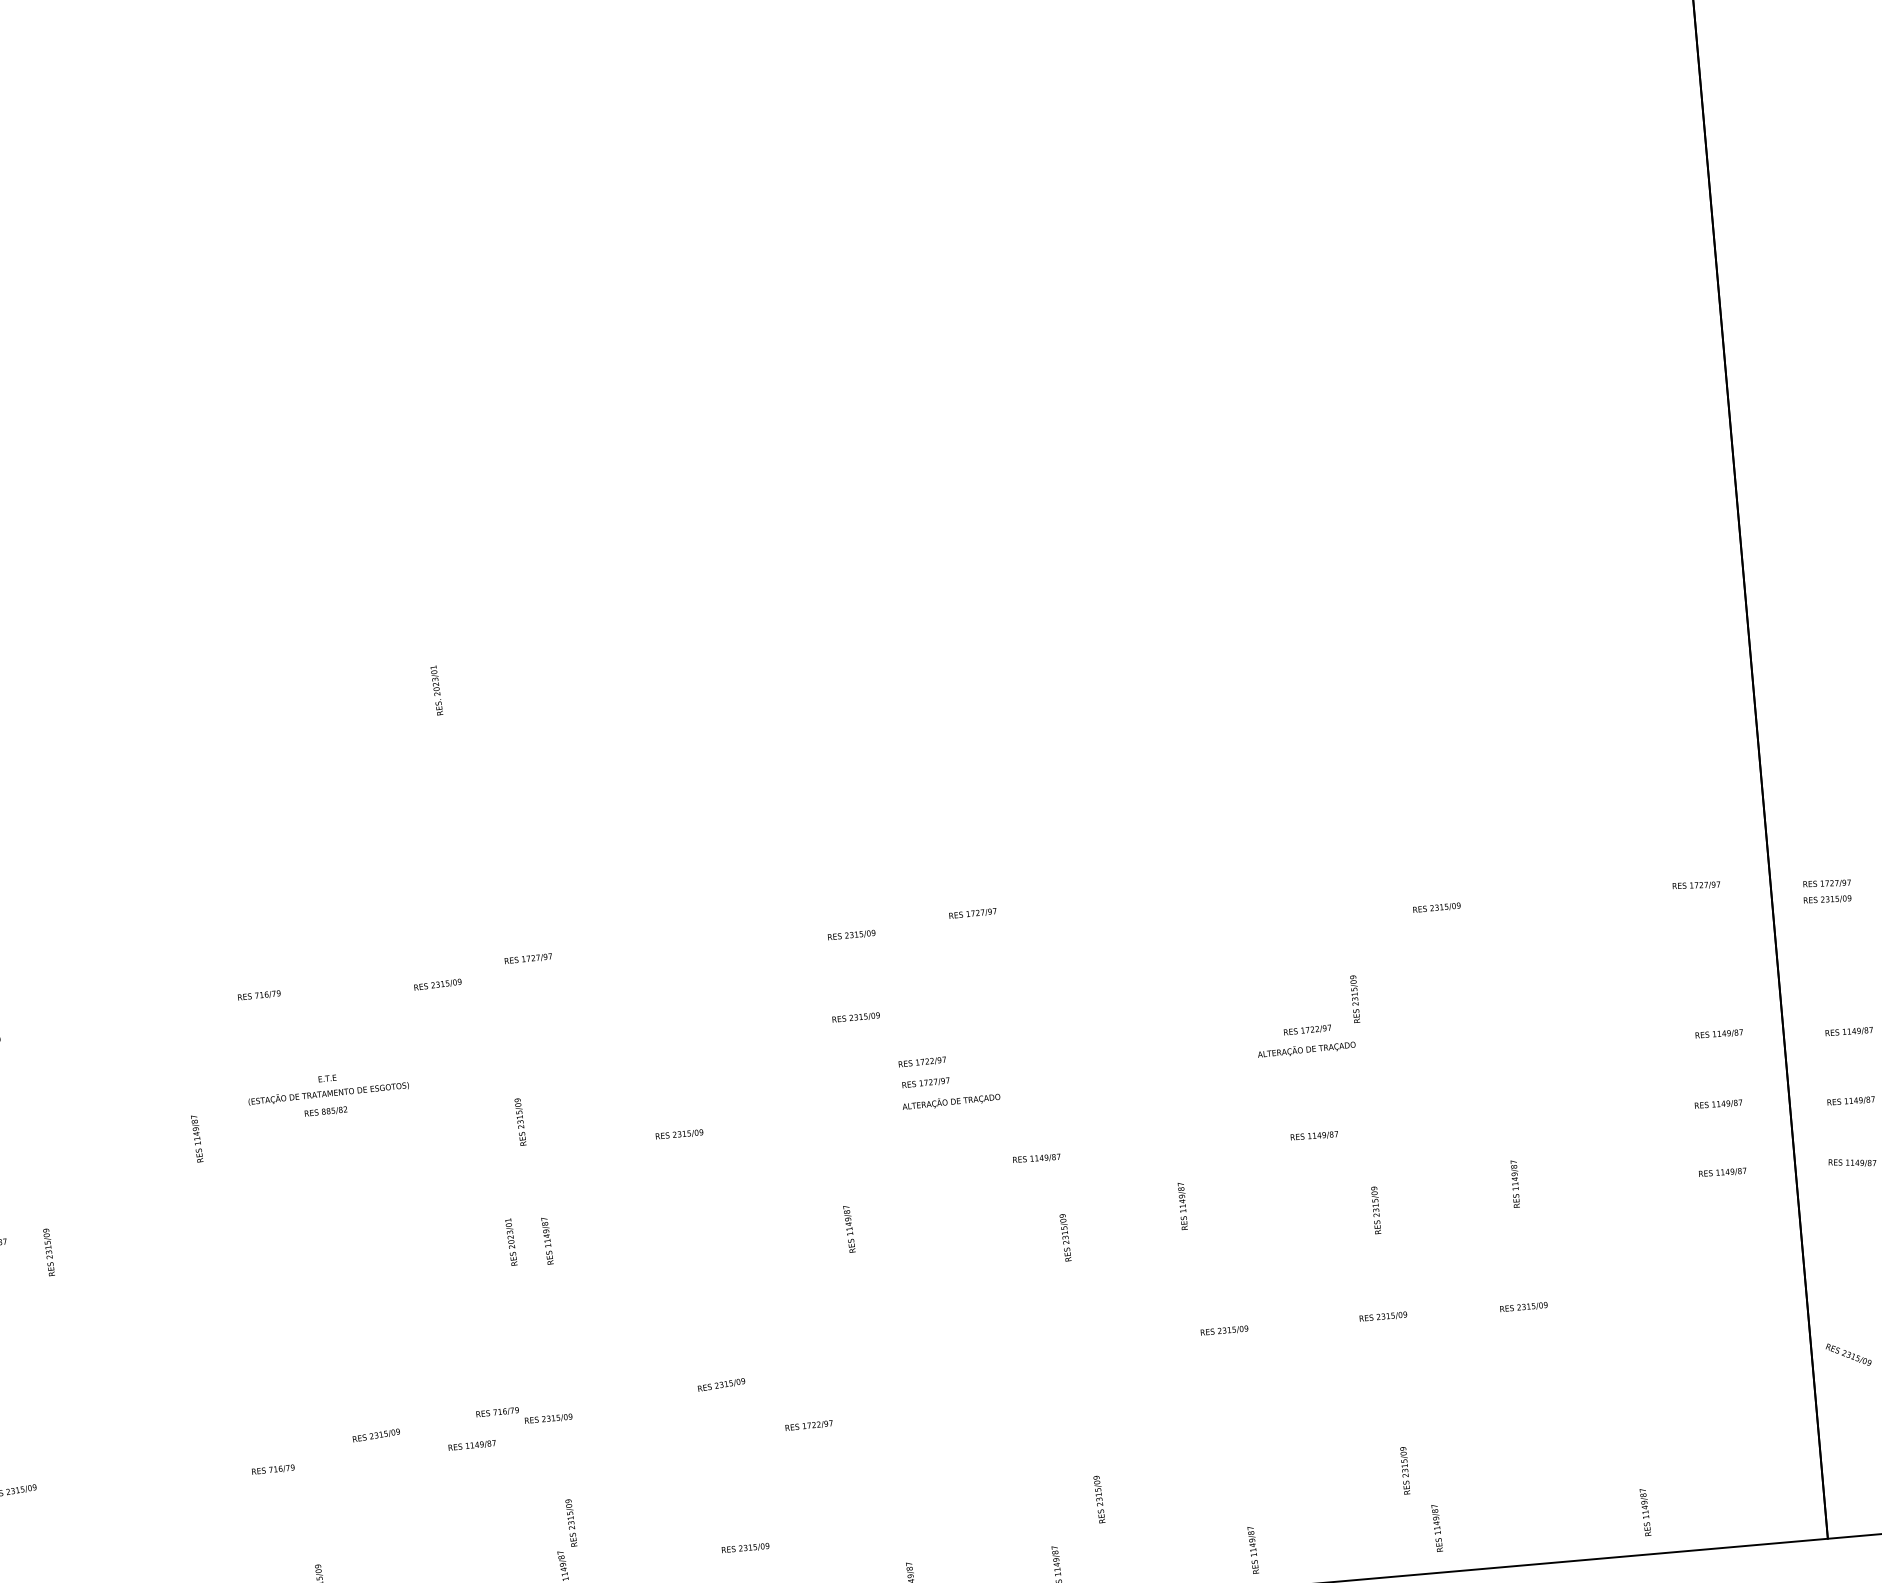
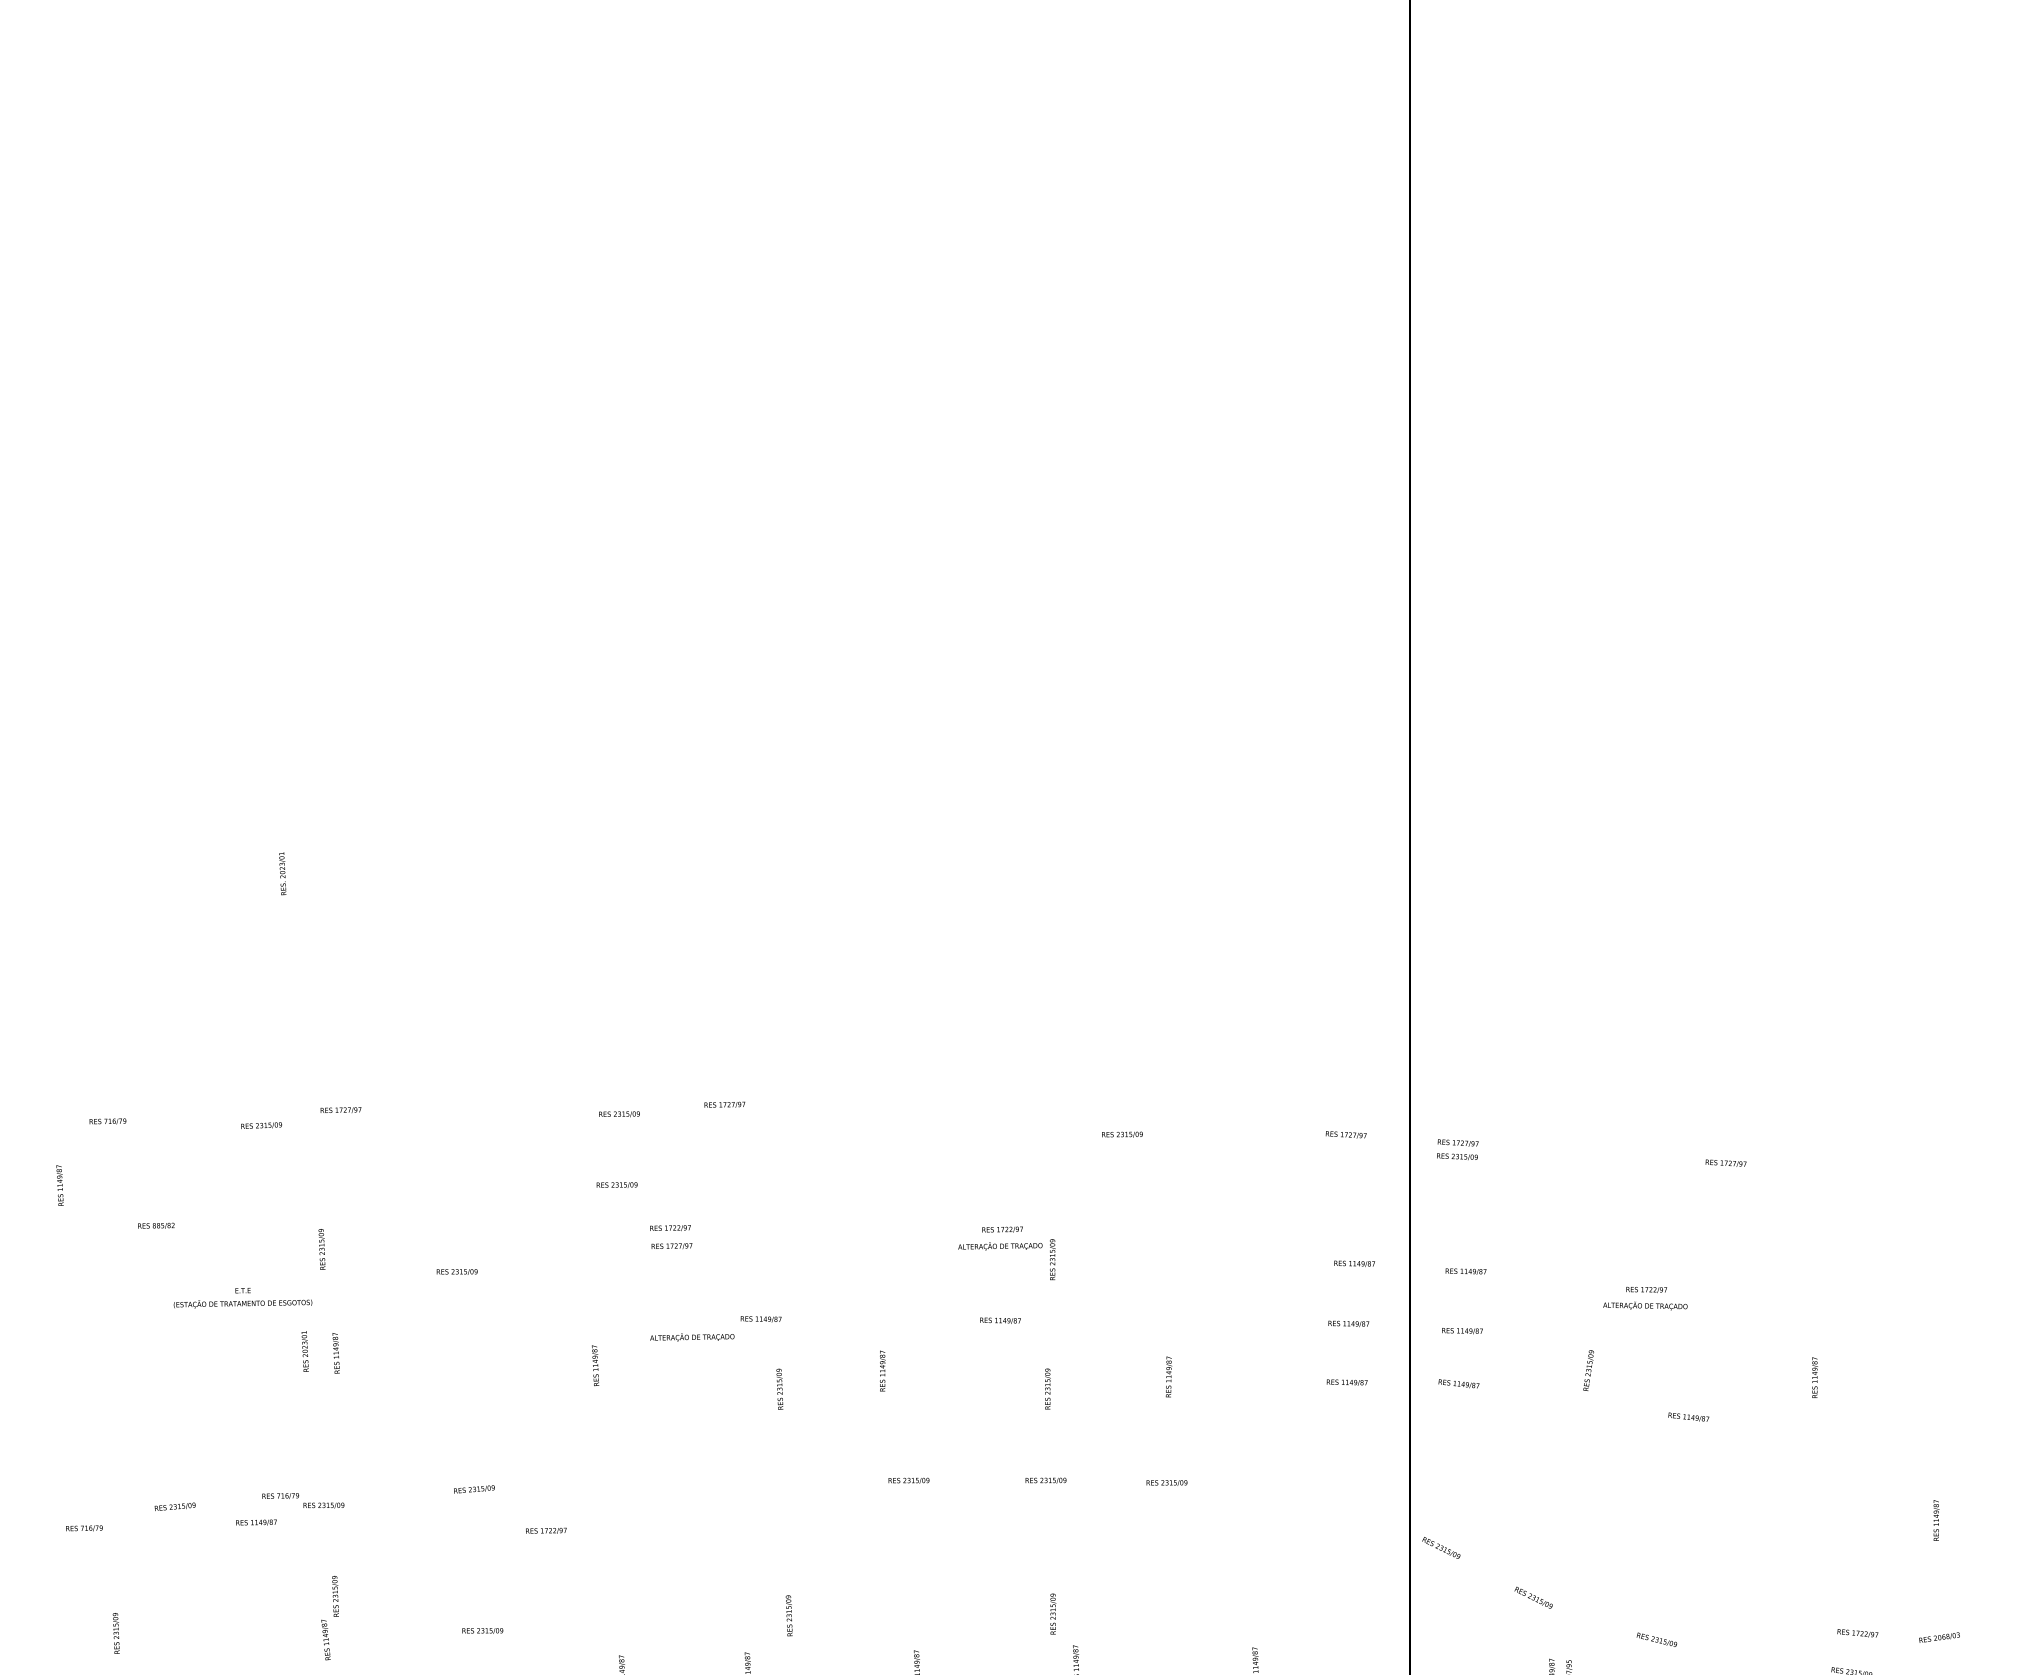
text: (1355, 998) -> (1052, 1259), moved
text: (327, 1087) -> (242, 1298), moved
text: (951, 1102) -> (692, 1337), moved
text: (196, 1138) -> (59, 1185), moved

